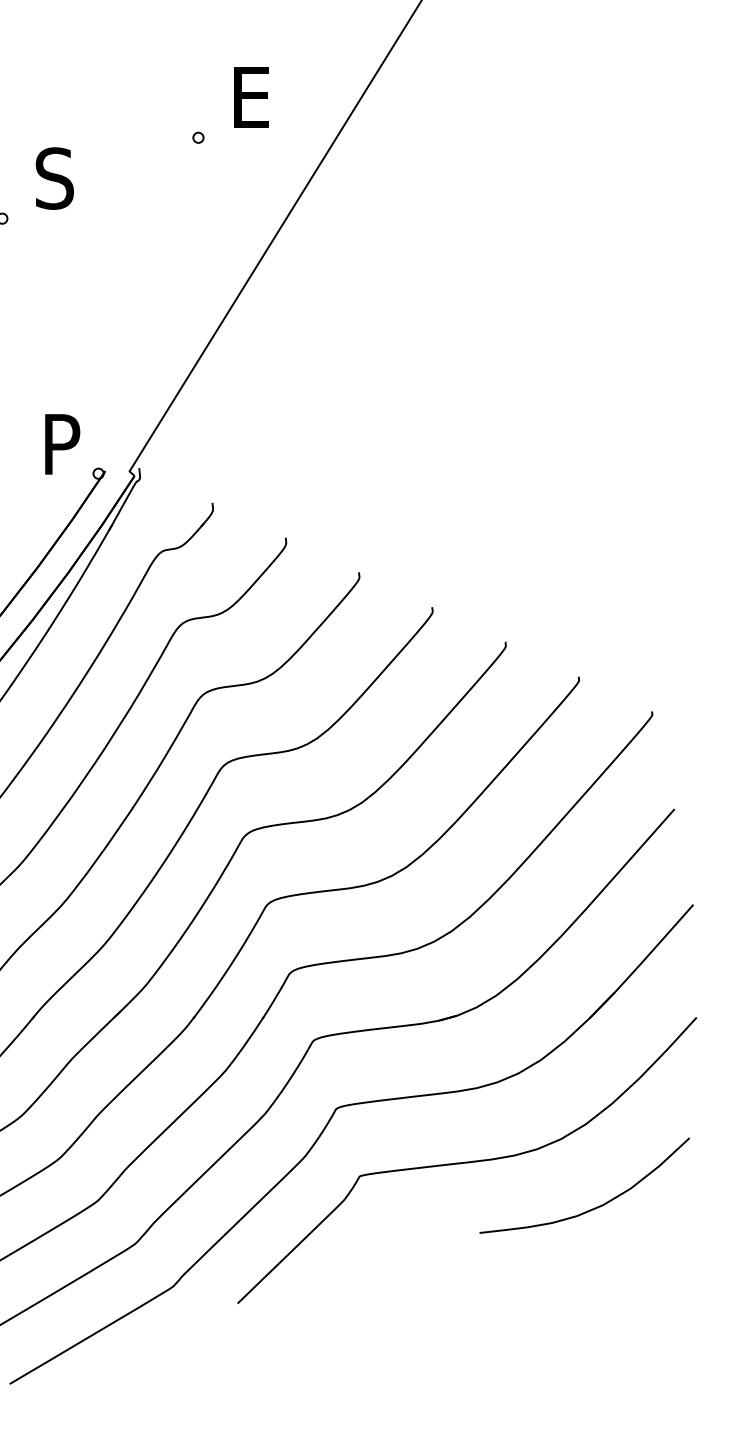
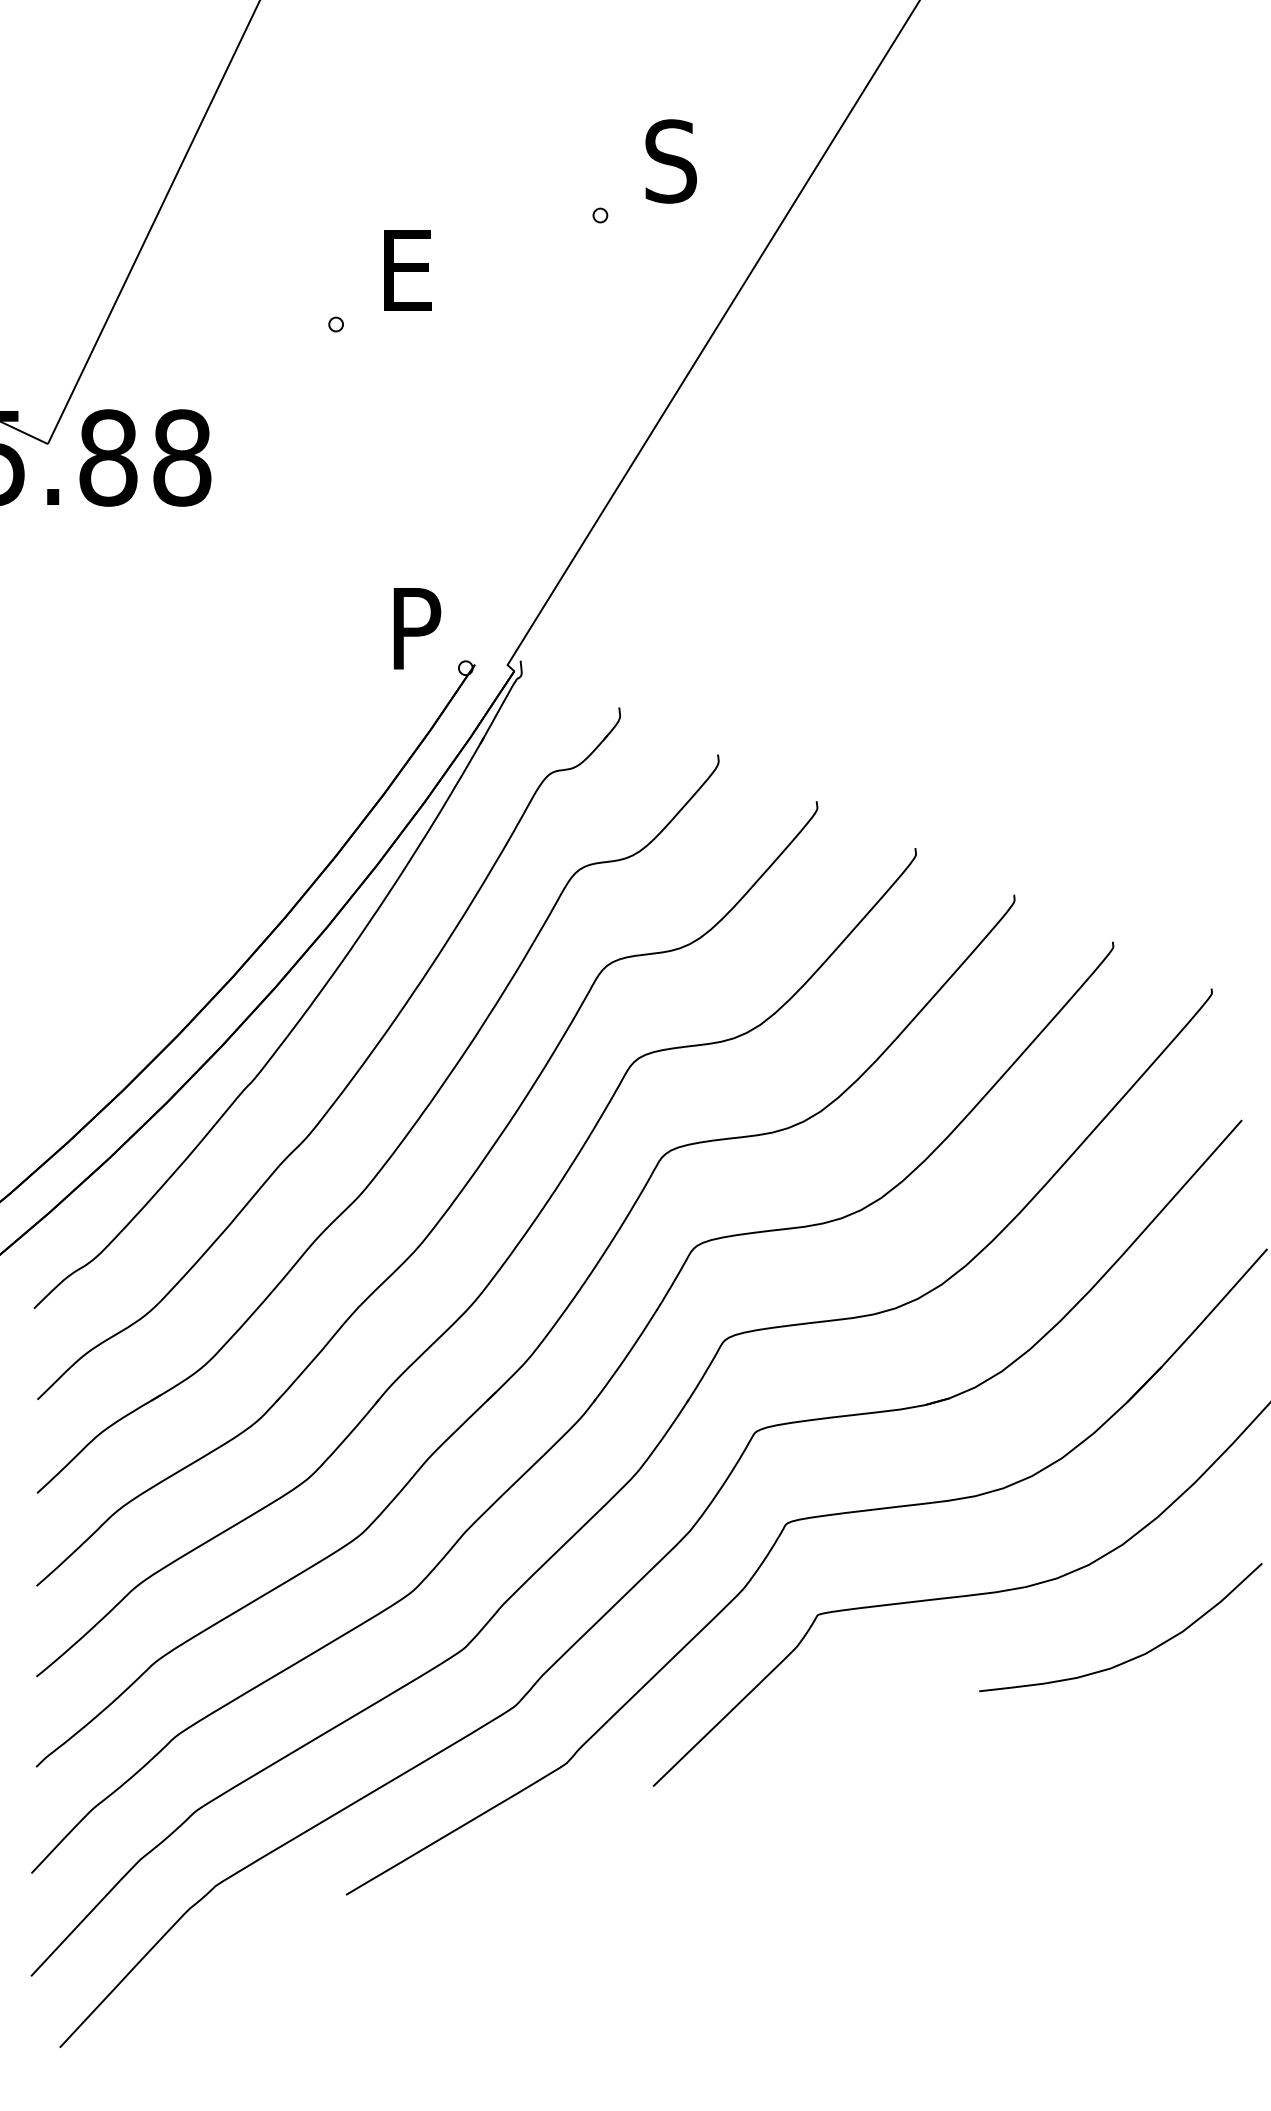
text: (250, 97) -> (670, 161), E -> S
text: (54, 178) -> (406, 270), S -> E

